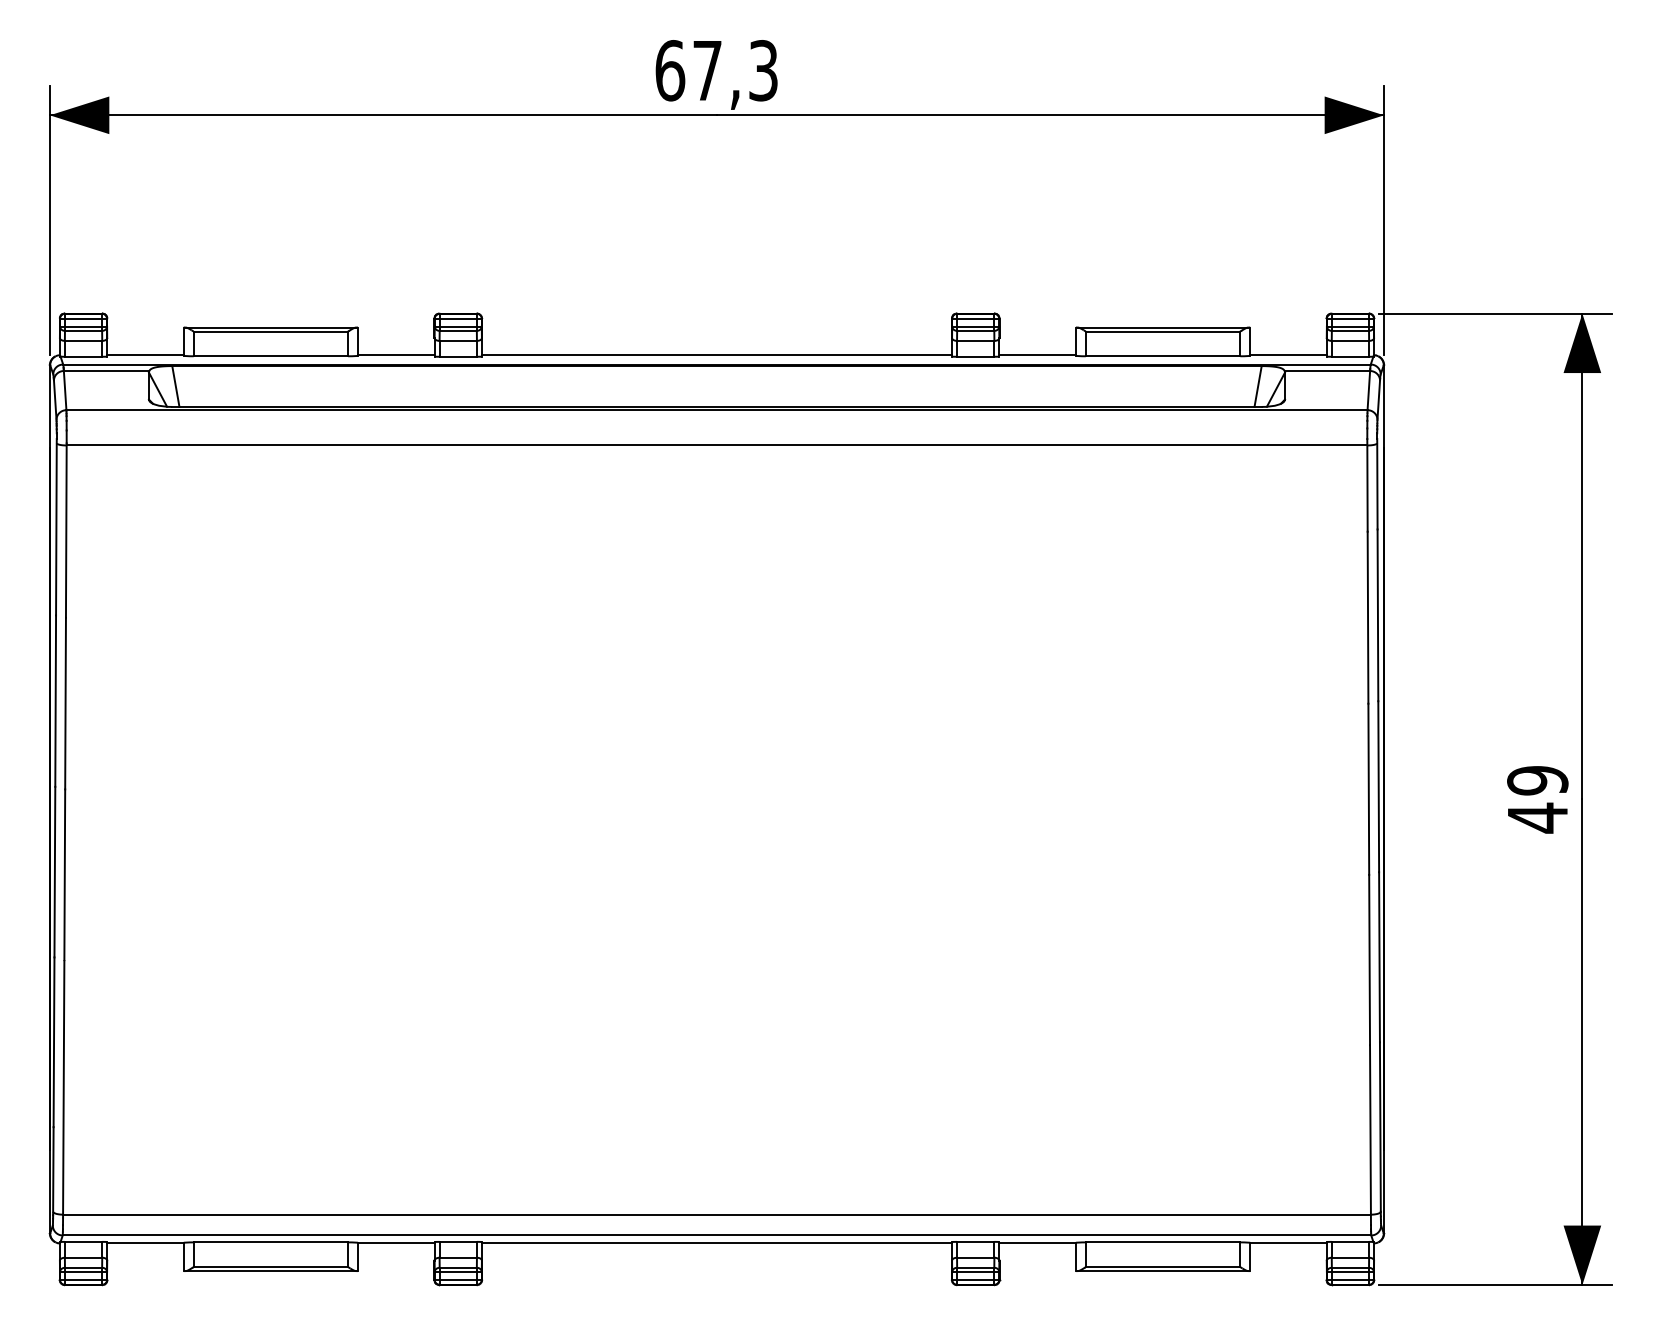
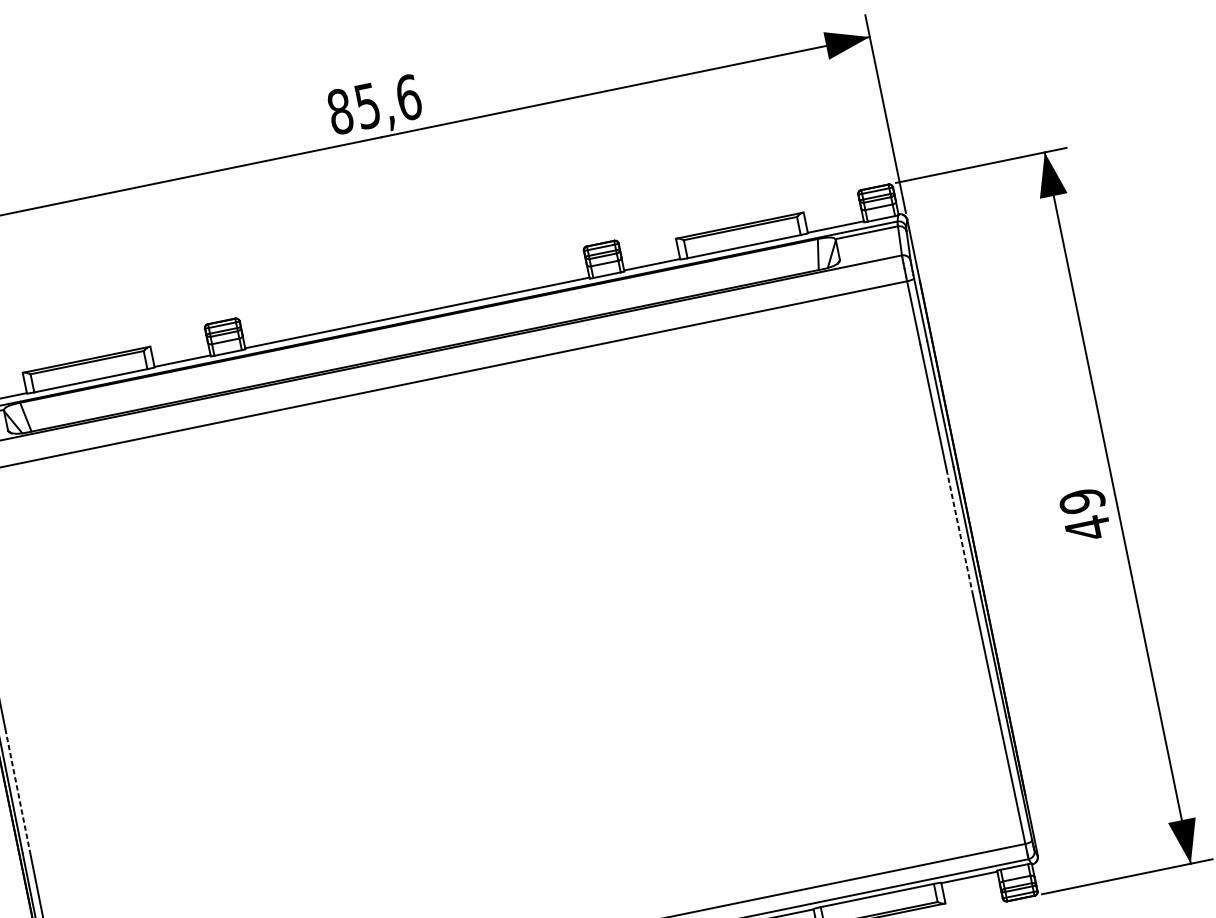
text: (716, 70) -> (374, 104), 67,3 -> 85,6
line: (1368, 789) -> (959, 533), solid -> dashed
line: (64, 875) -> (17, 792), solid -> dashed

